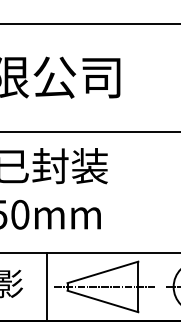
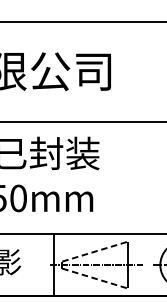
line: (102, 272) -> (94, 251), solid -> dashed
line: (47, 286) -> (53, 264), moved
line: (102, 301) -> (94, 278), solid -> dashed

